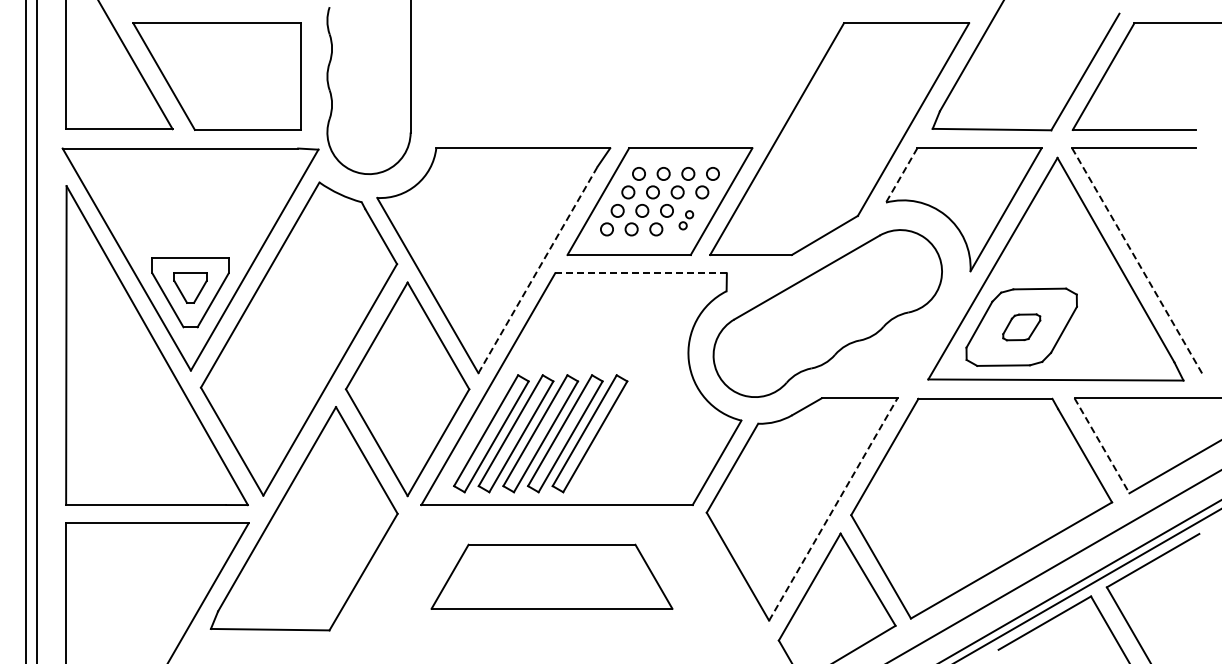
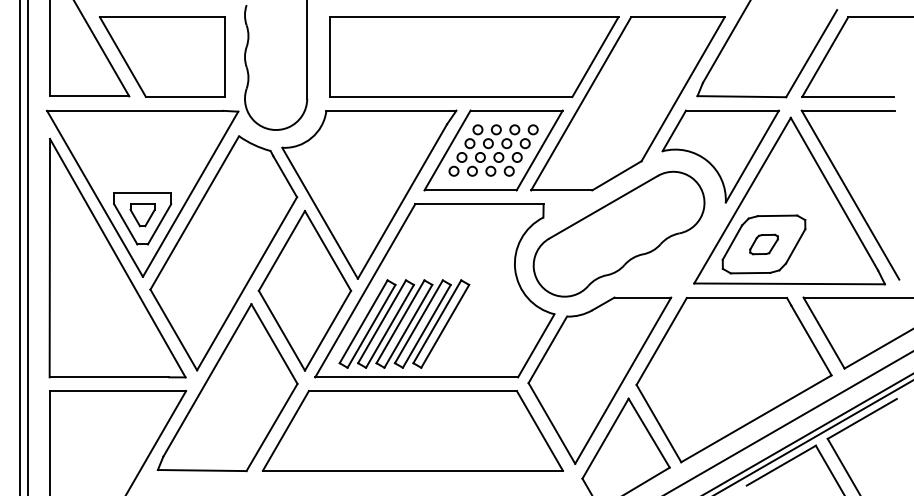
part: (633, 76) -> (473, 56), added
line: (901, 175) -> (674, 131), dashed -> solid
part: (686, 220) -> (513, 164), size x1.67
line: (1137, 261) -> (850, 195), dashed -> solid
line: (538, 269) -> (402, 201), dashed -> solid
line: (641, 273) -> (479, 204), dashed -> solid
line: (1102, 445) -> (824, 332), dashed -> solid
line: (833, 509) -> (623, 380), dashed -> solid
part: (551, 576) -> (412, 430), size x1.67

